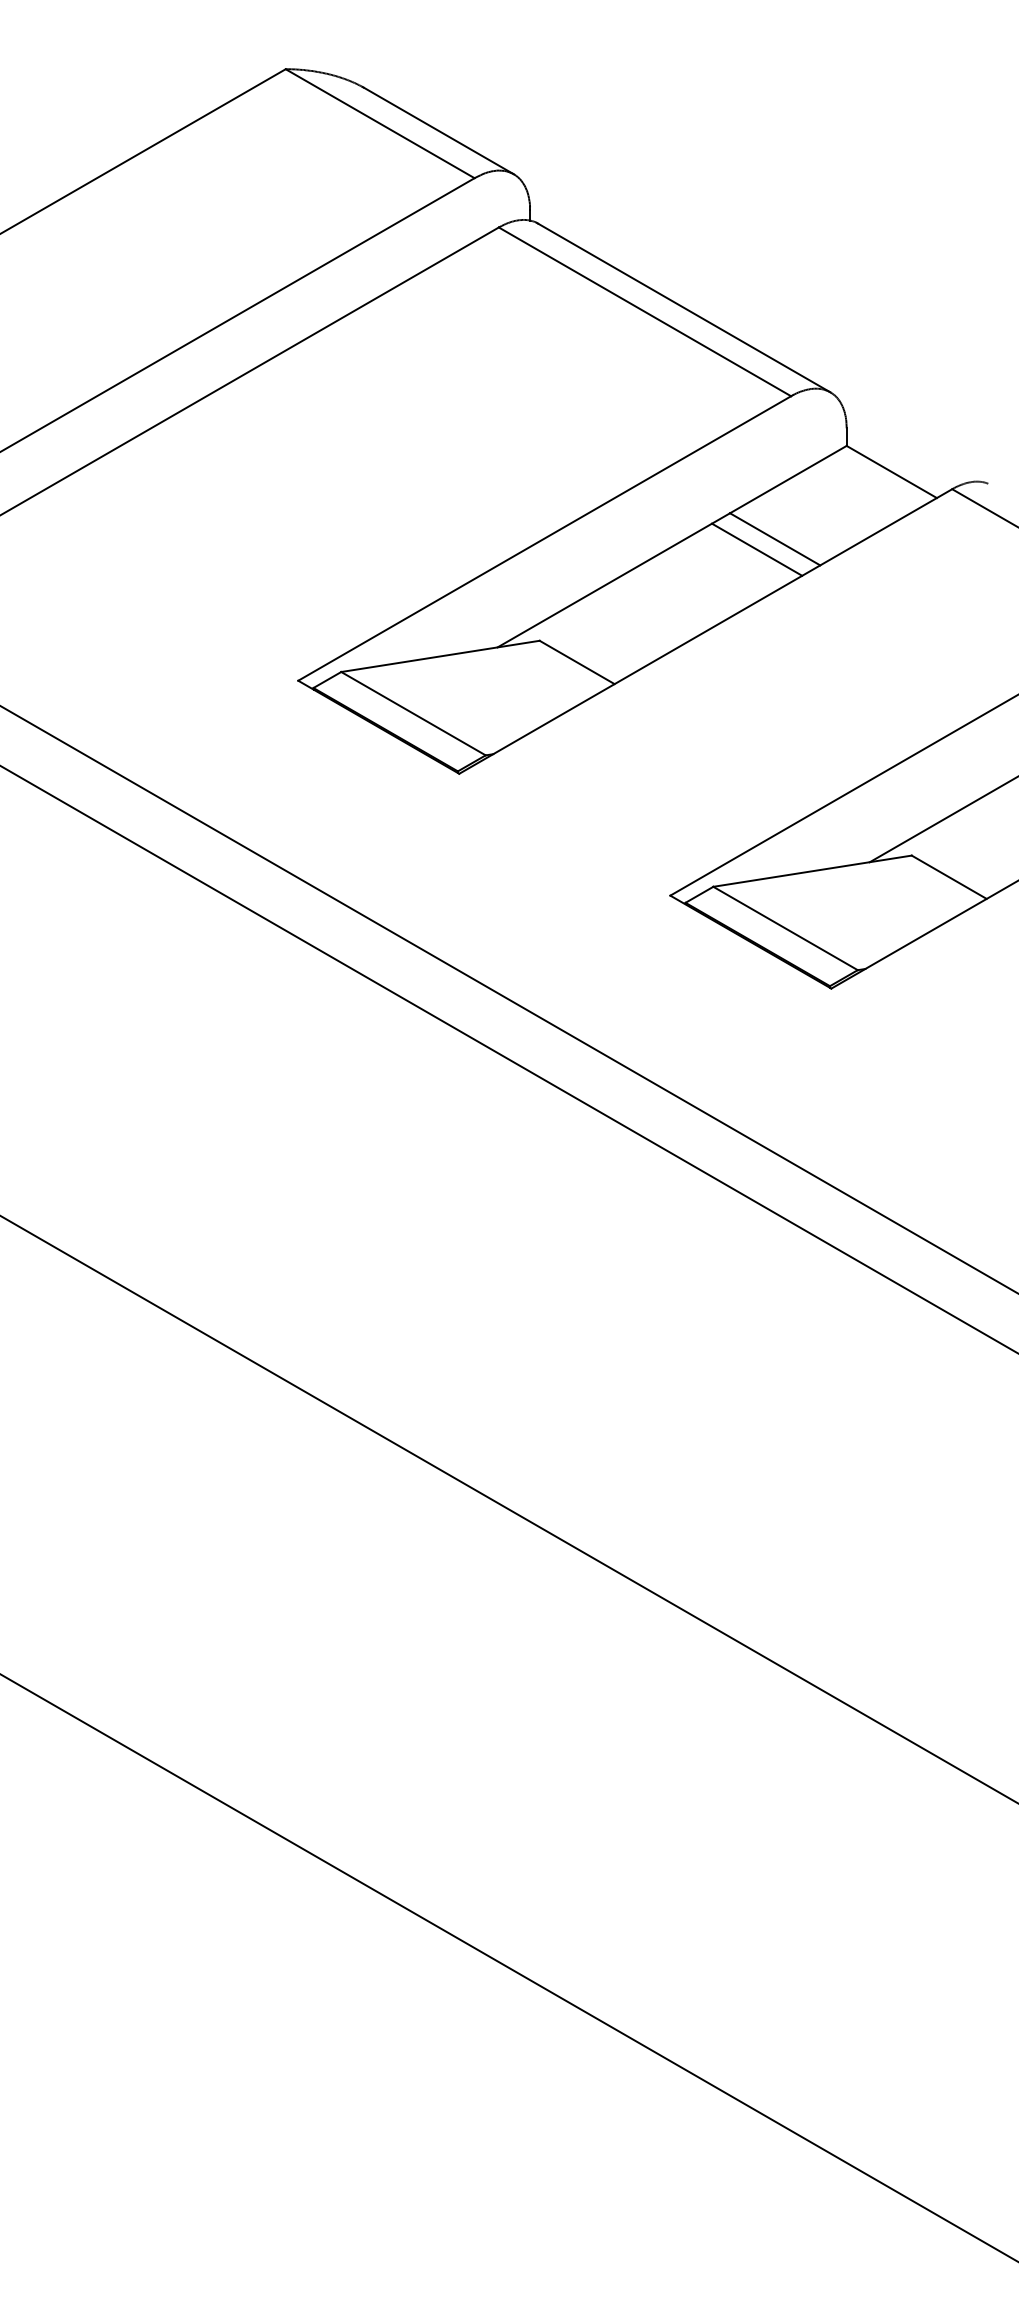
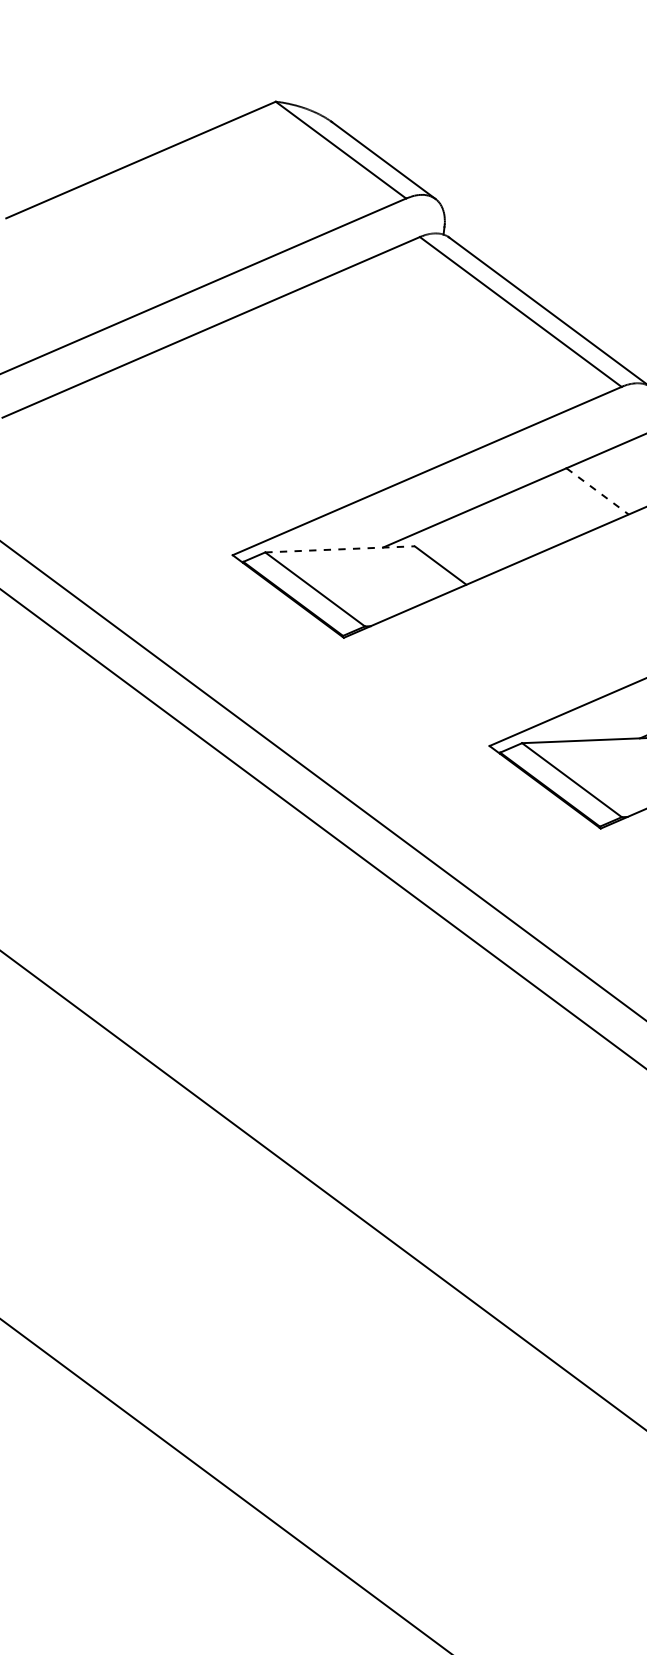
line: (775, 539) -> (597, 491), solid -> dashed
line: (756, 549) -> (582, 497), removed
line: (440, 656) -> (340, 549), solid -> dashed

